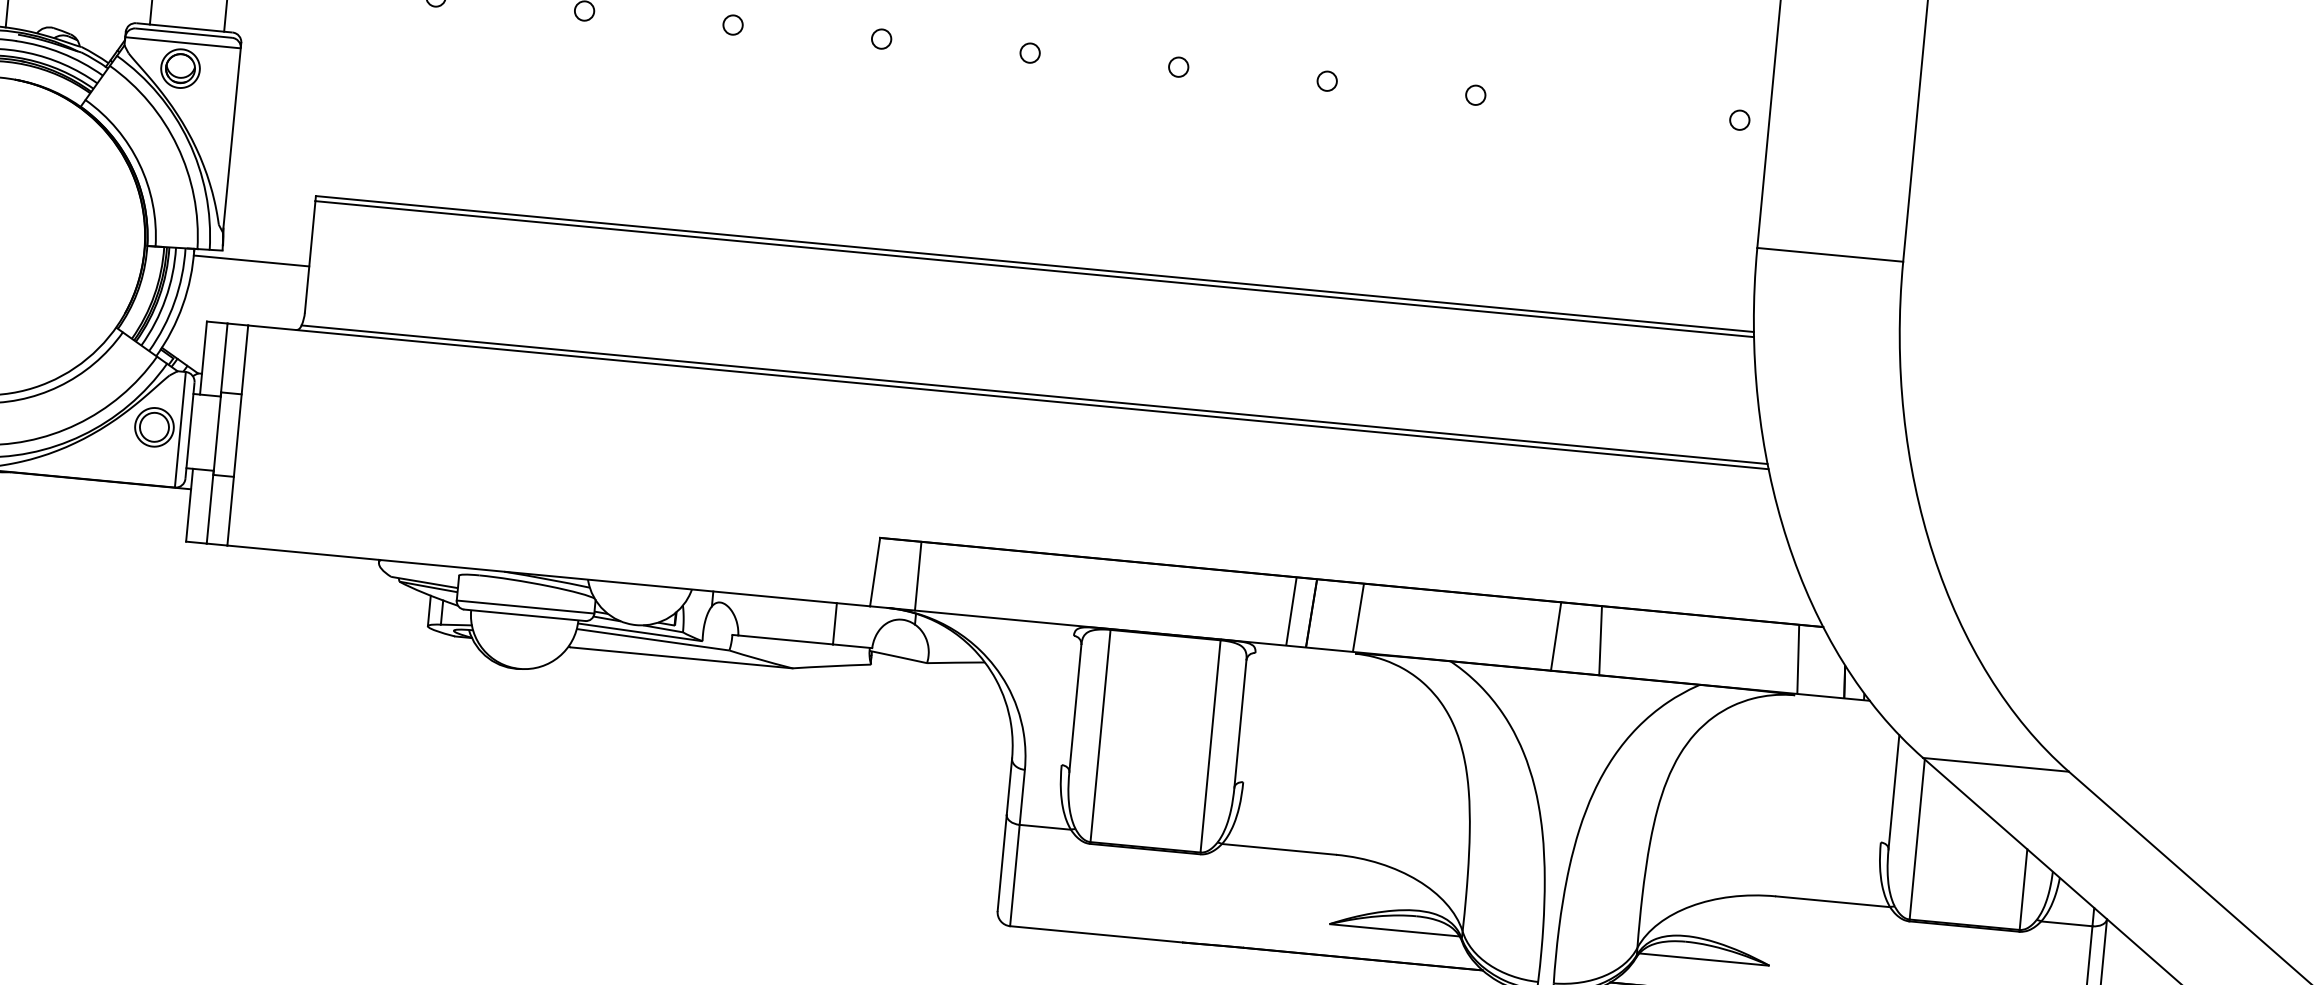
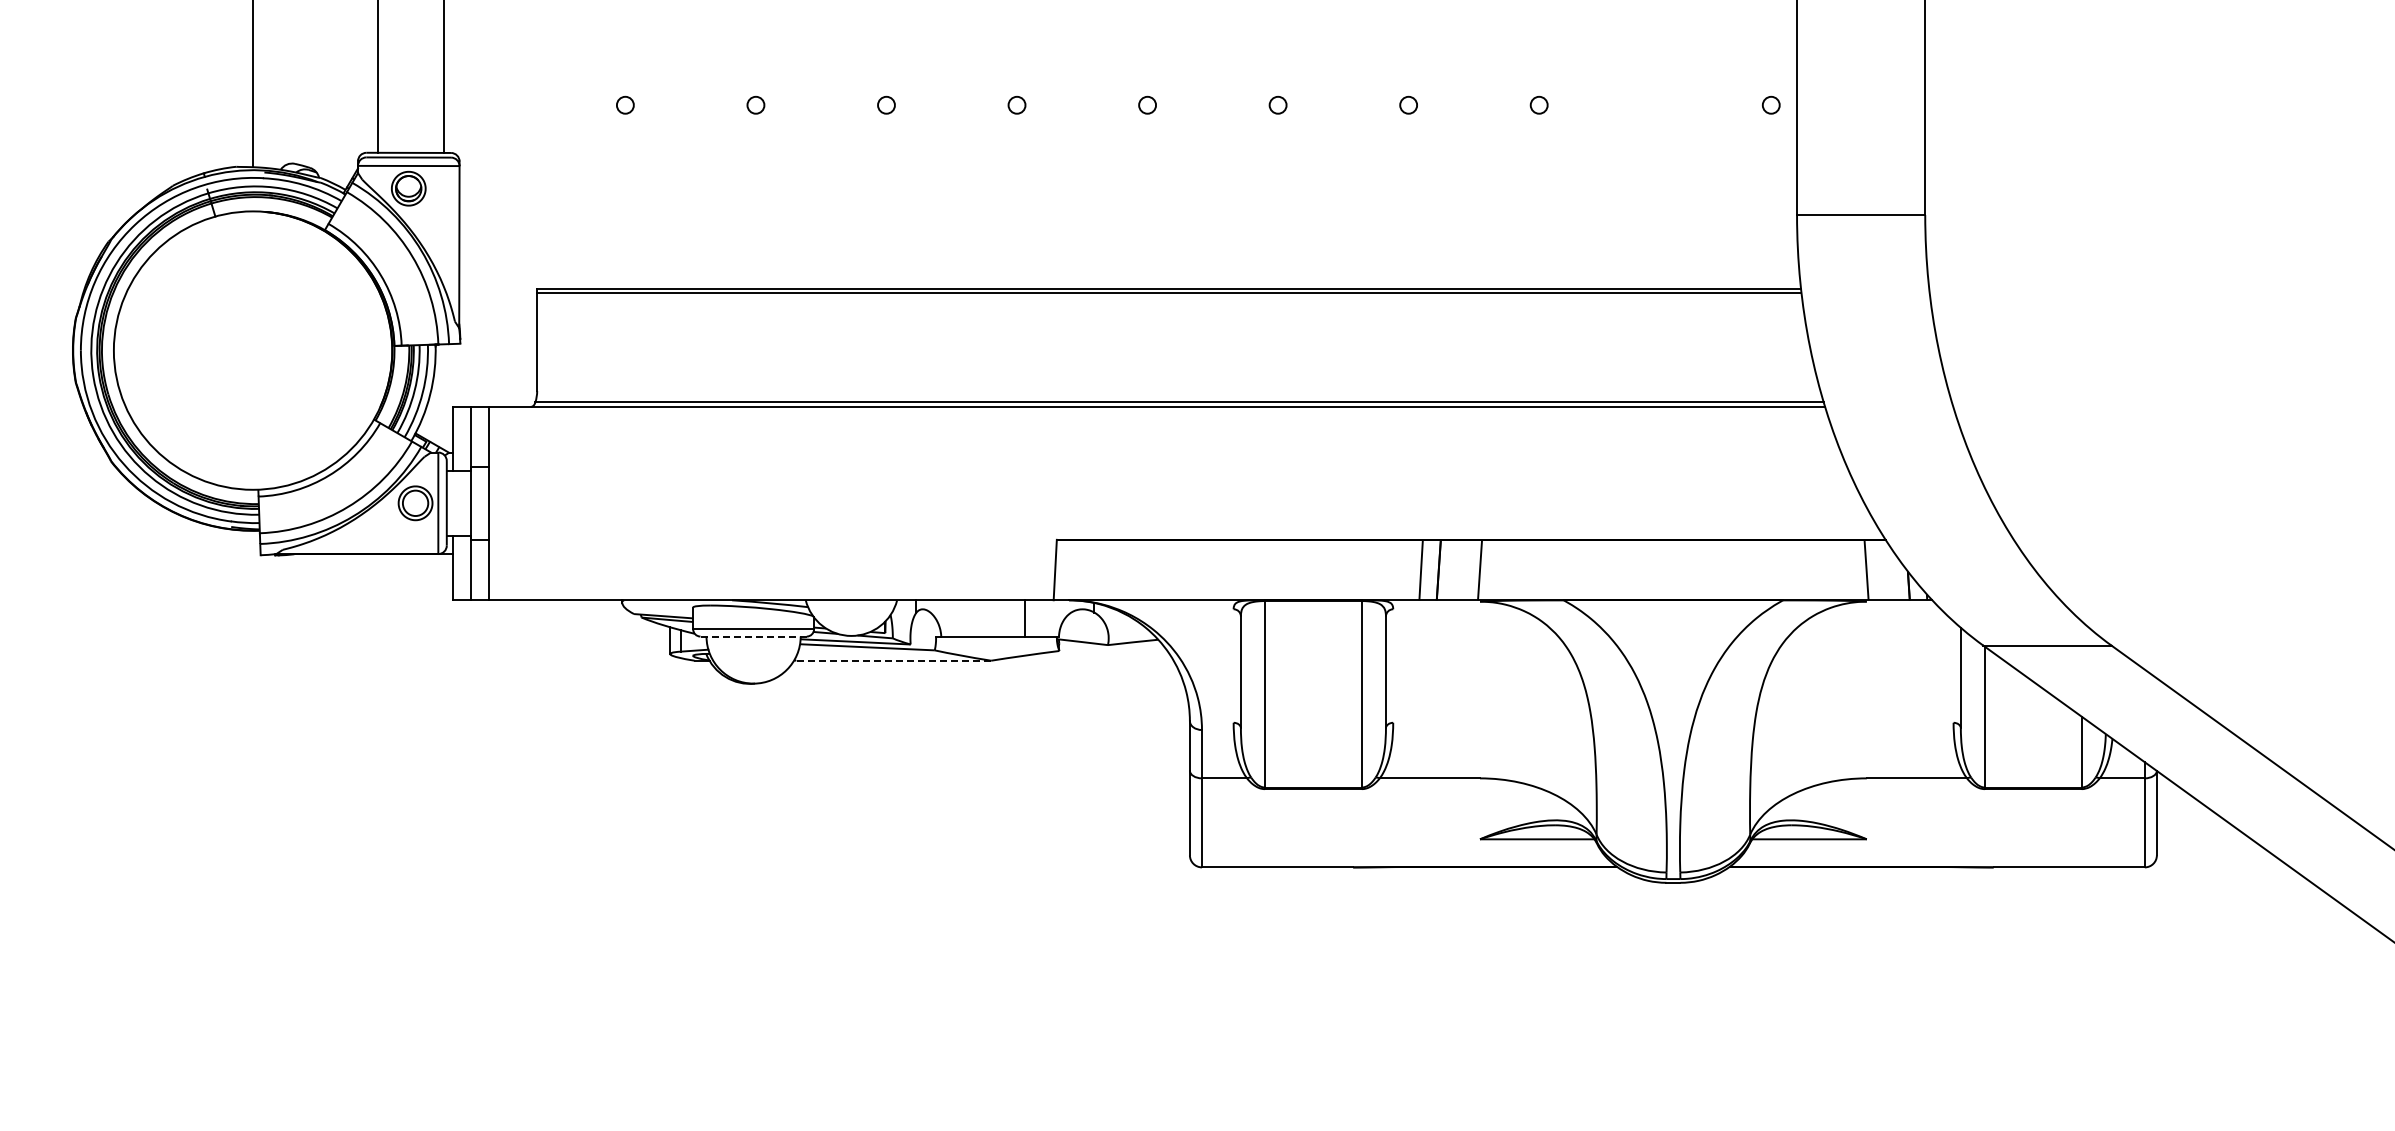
line: (251, 261) -> (486, 350), removed
line: (918, 575) -> (1093, 569), removed
line: (524, 615) -> (753, 636), solid -> dashed
line: (1555, 635) -> (1653, 569), removed
line: (1600, 639) -> (1692, 569), removed
line: (681, 657) -> (893, 660), solid -> dashed

